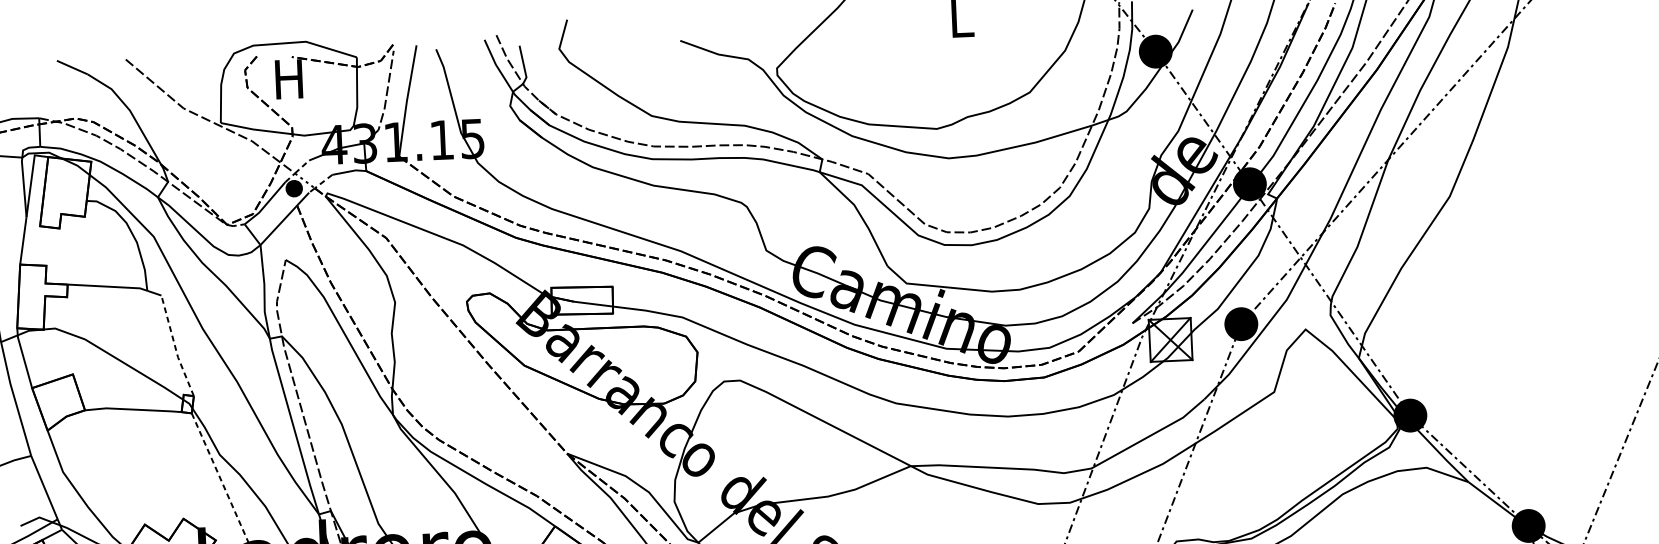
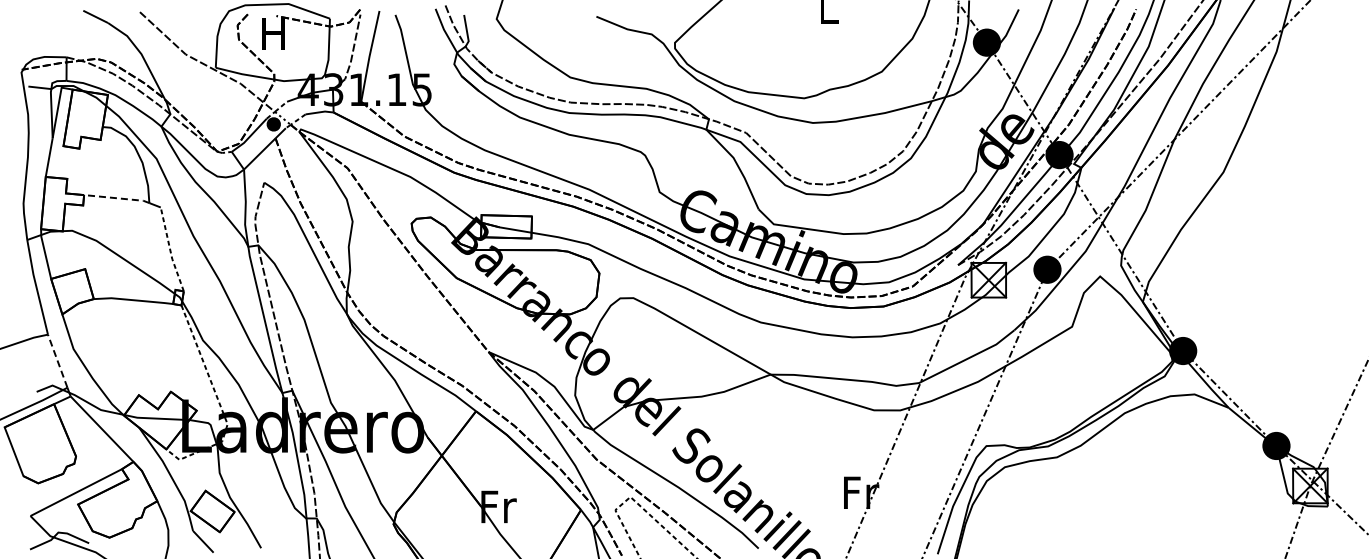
line: (108, 286) -> (117, 198), solid -> dashed
line: (44, 486) -> (57, 360), solid -> dashed

